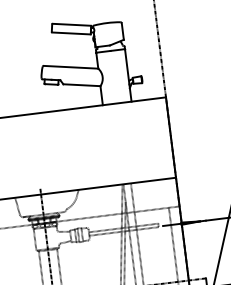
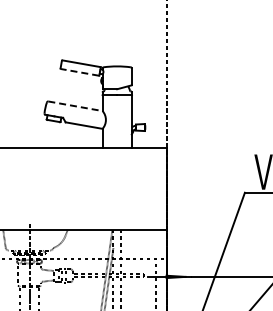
line: (70, 33) -> (79, 72), solid -> dashed
line: (71, 67) -> (75, 106), solid -> dashed

